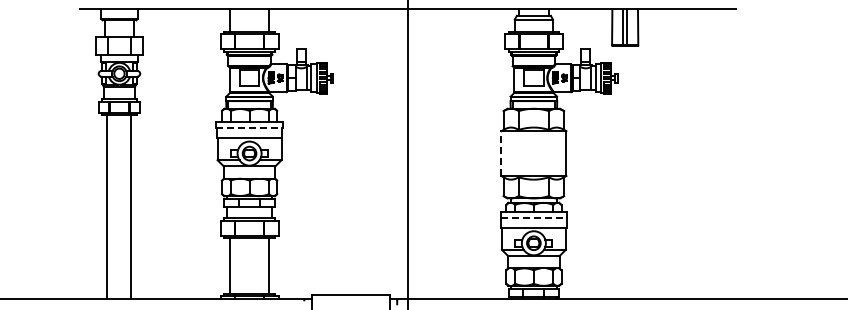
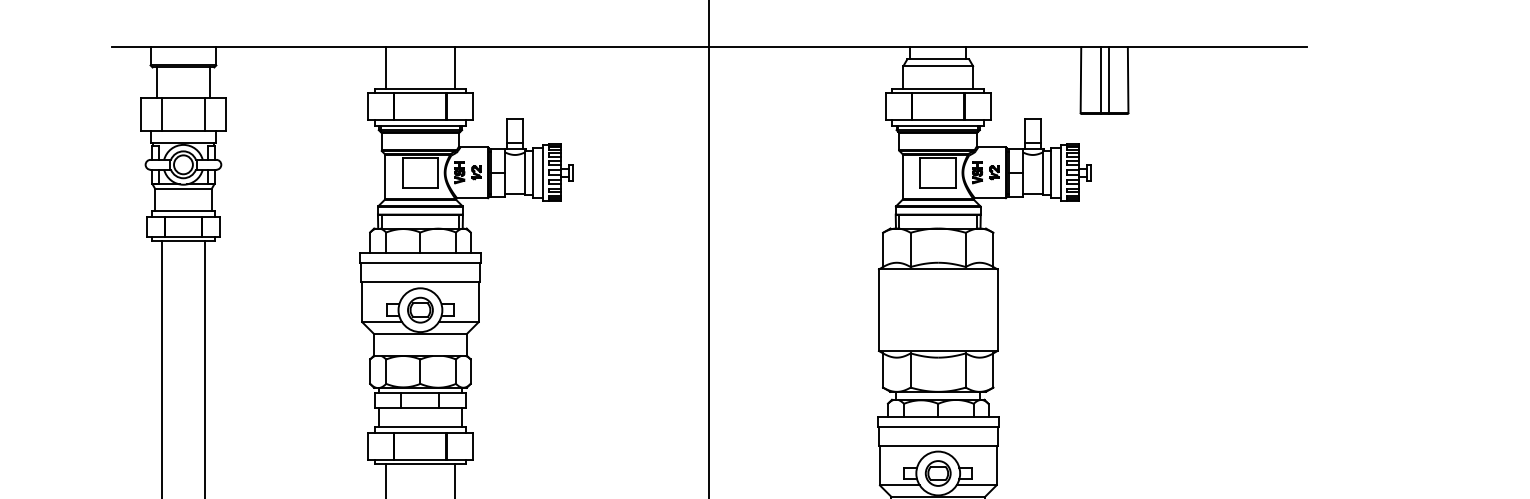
line: (250, 127) -> (422, 262), dashed -> solid
line: (501, 153) -> (879, 310), dashed -> solid
line: (534, 217) -> (939, 426), dashed -> solid

